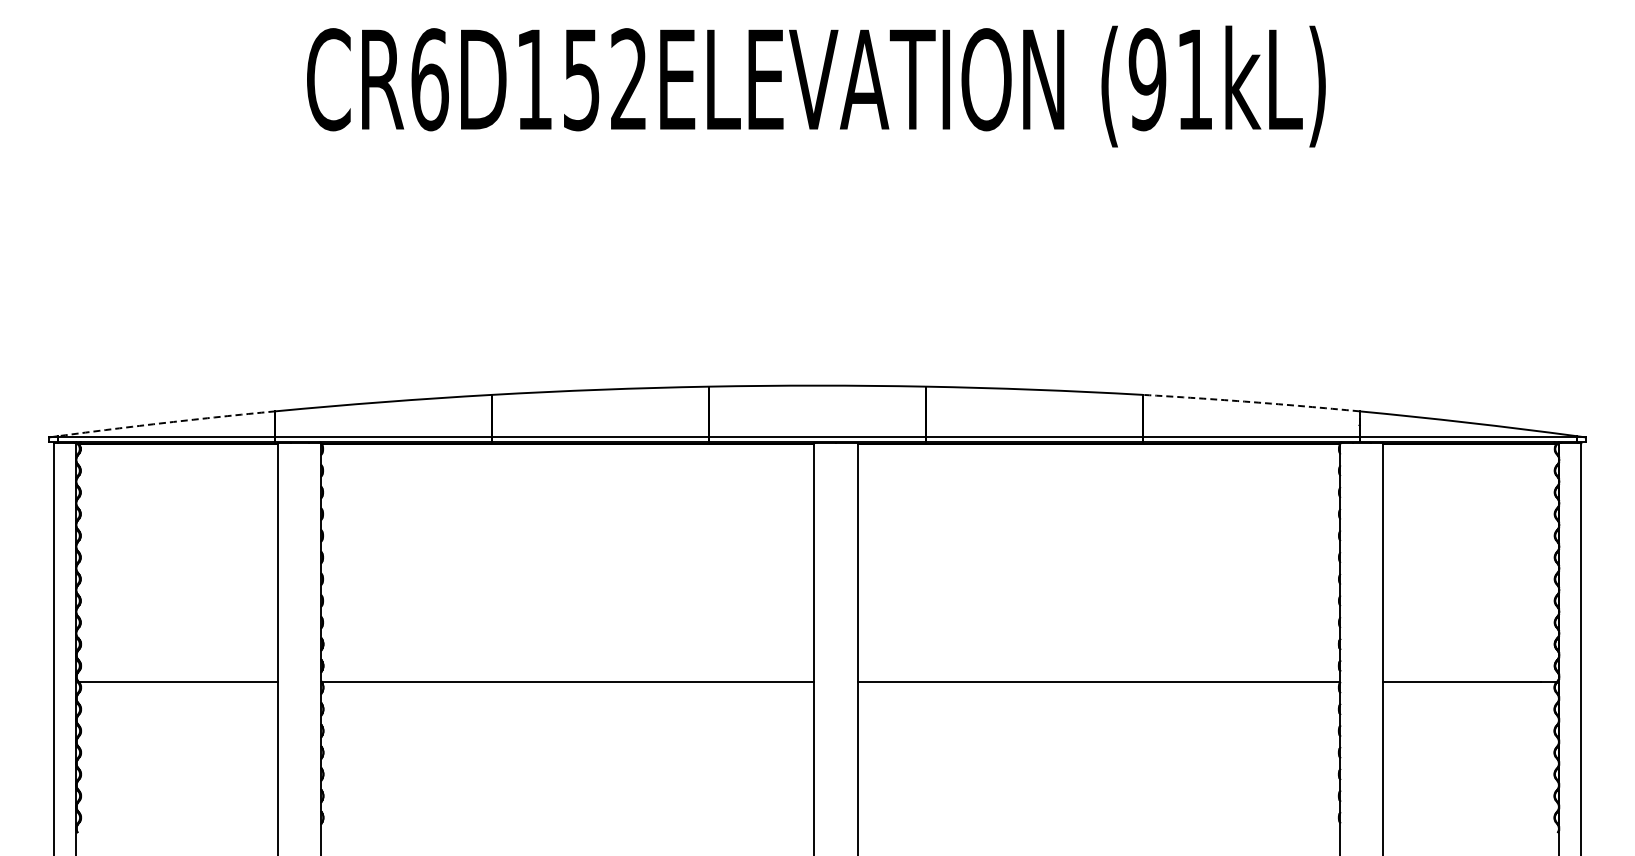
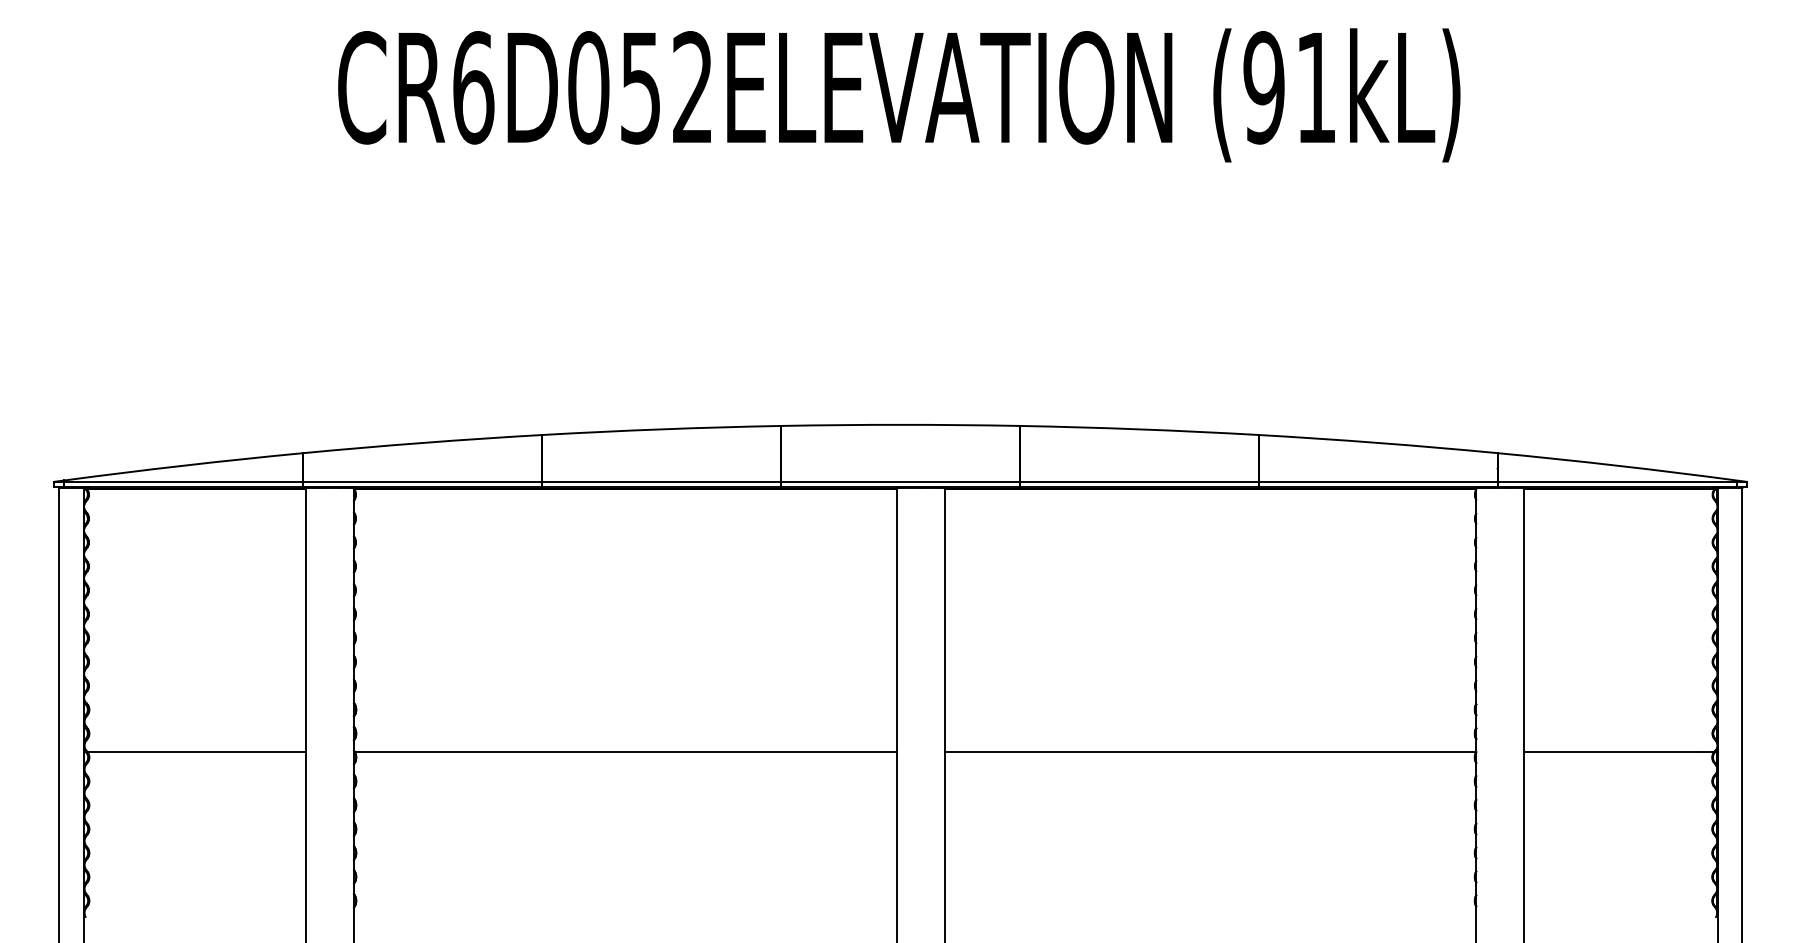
text: (534, 79) -> (588, 87), CR6D152ELEVATION -> CR6D052ELEVATION
arc: (1251, 402) -> (1378, 443), dashed -> solid
arc: (166, 422) -> (183, 465), dashed -> solid

